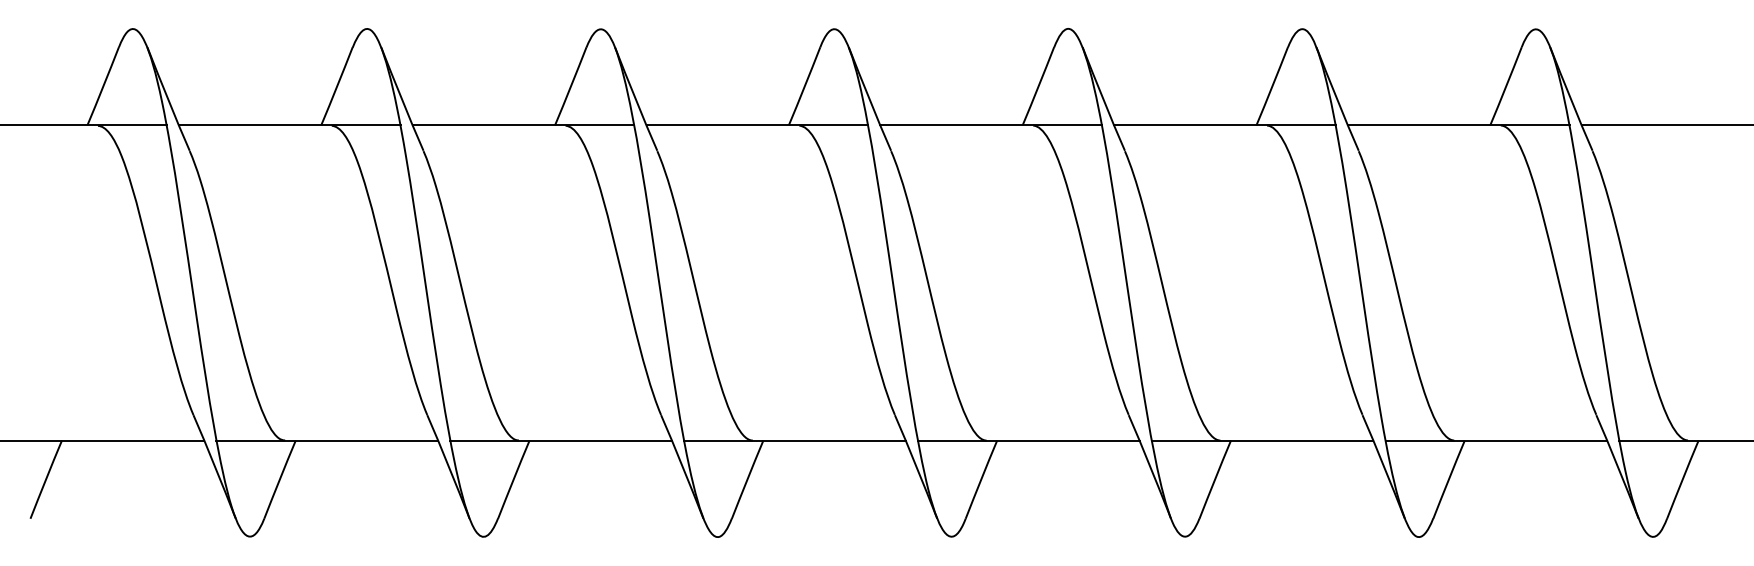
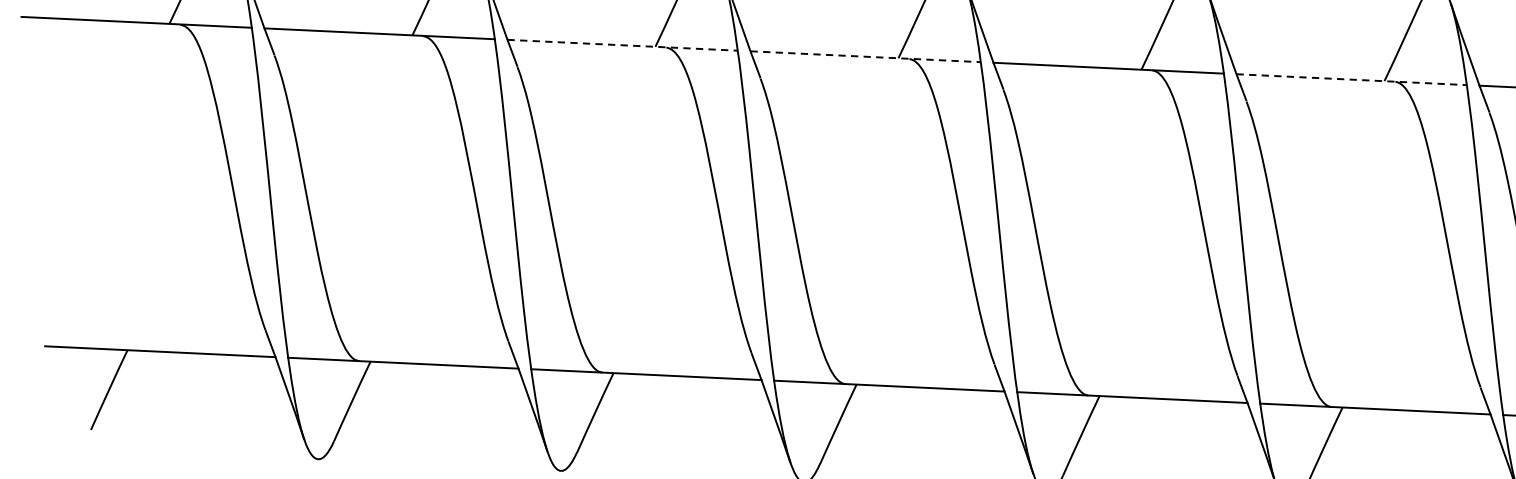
line: (523, 125) -> (622, 45), solid -> dashed
line: (757, 125) -> (865, 56), solid -> dashed
line: (1224, 125) -> (1351, 79), solid -> dashed

